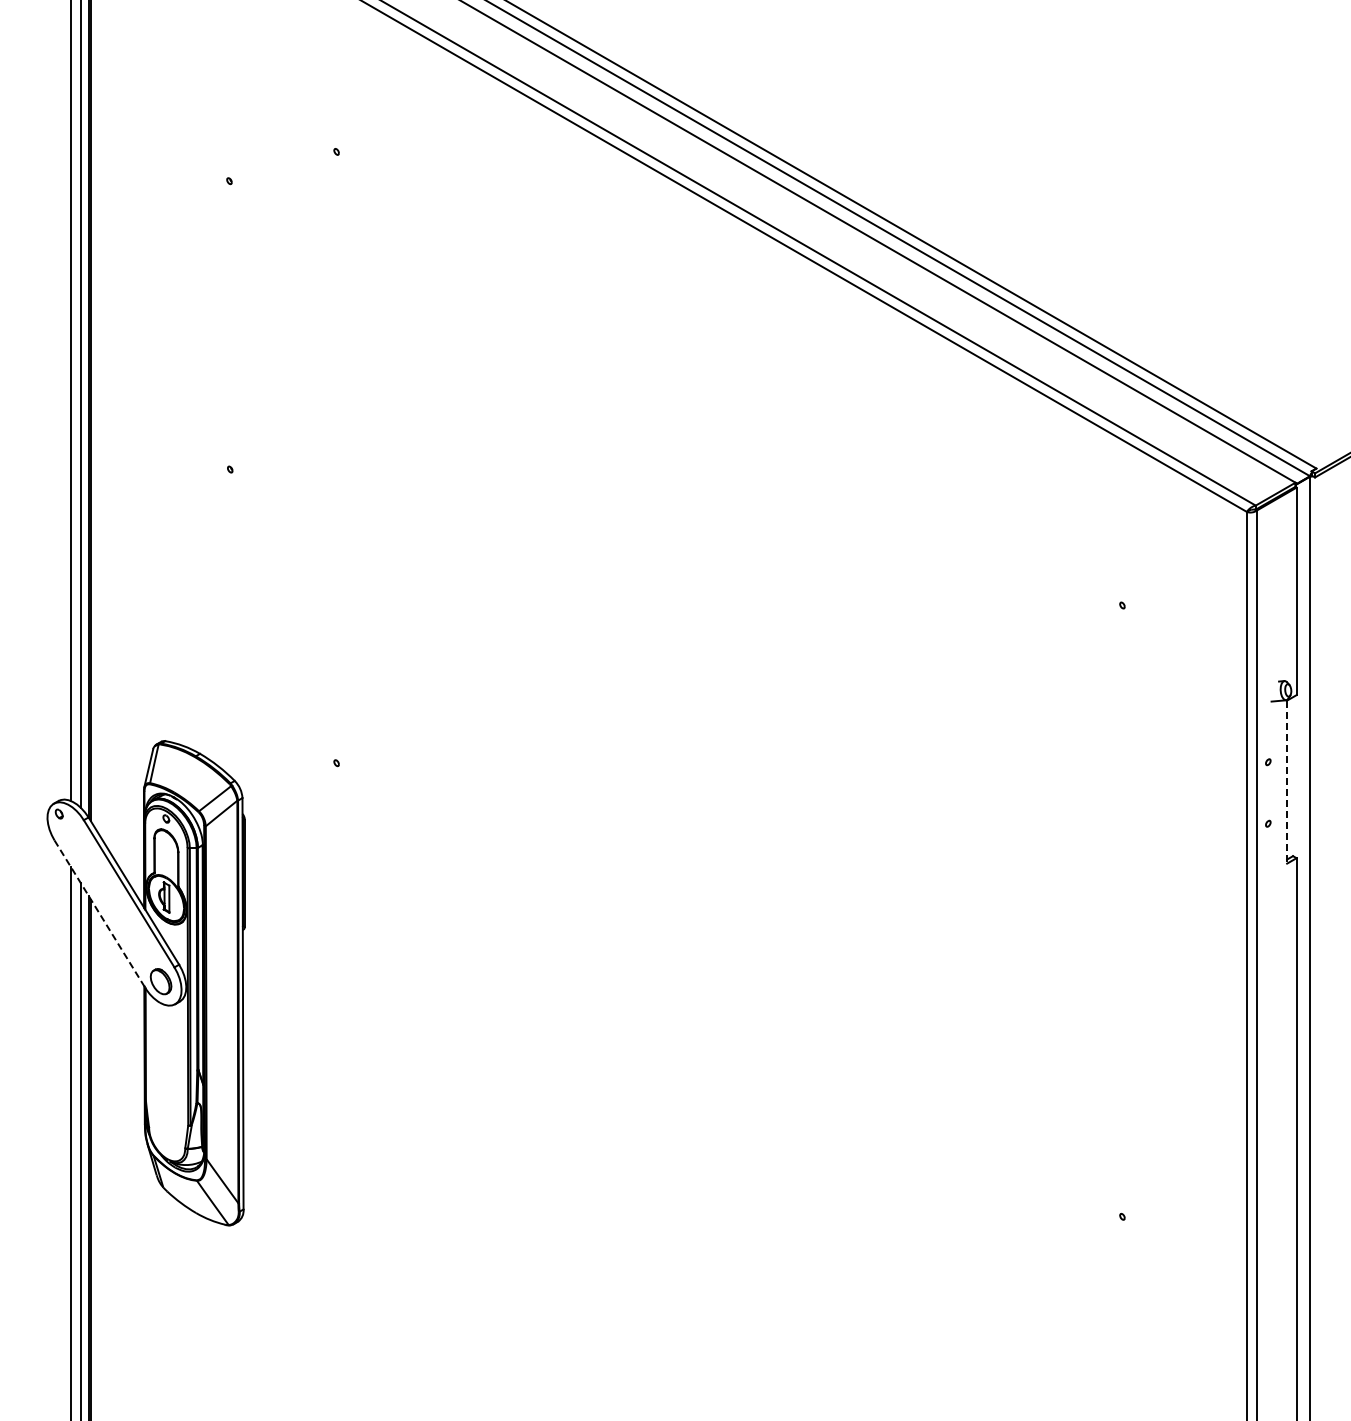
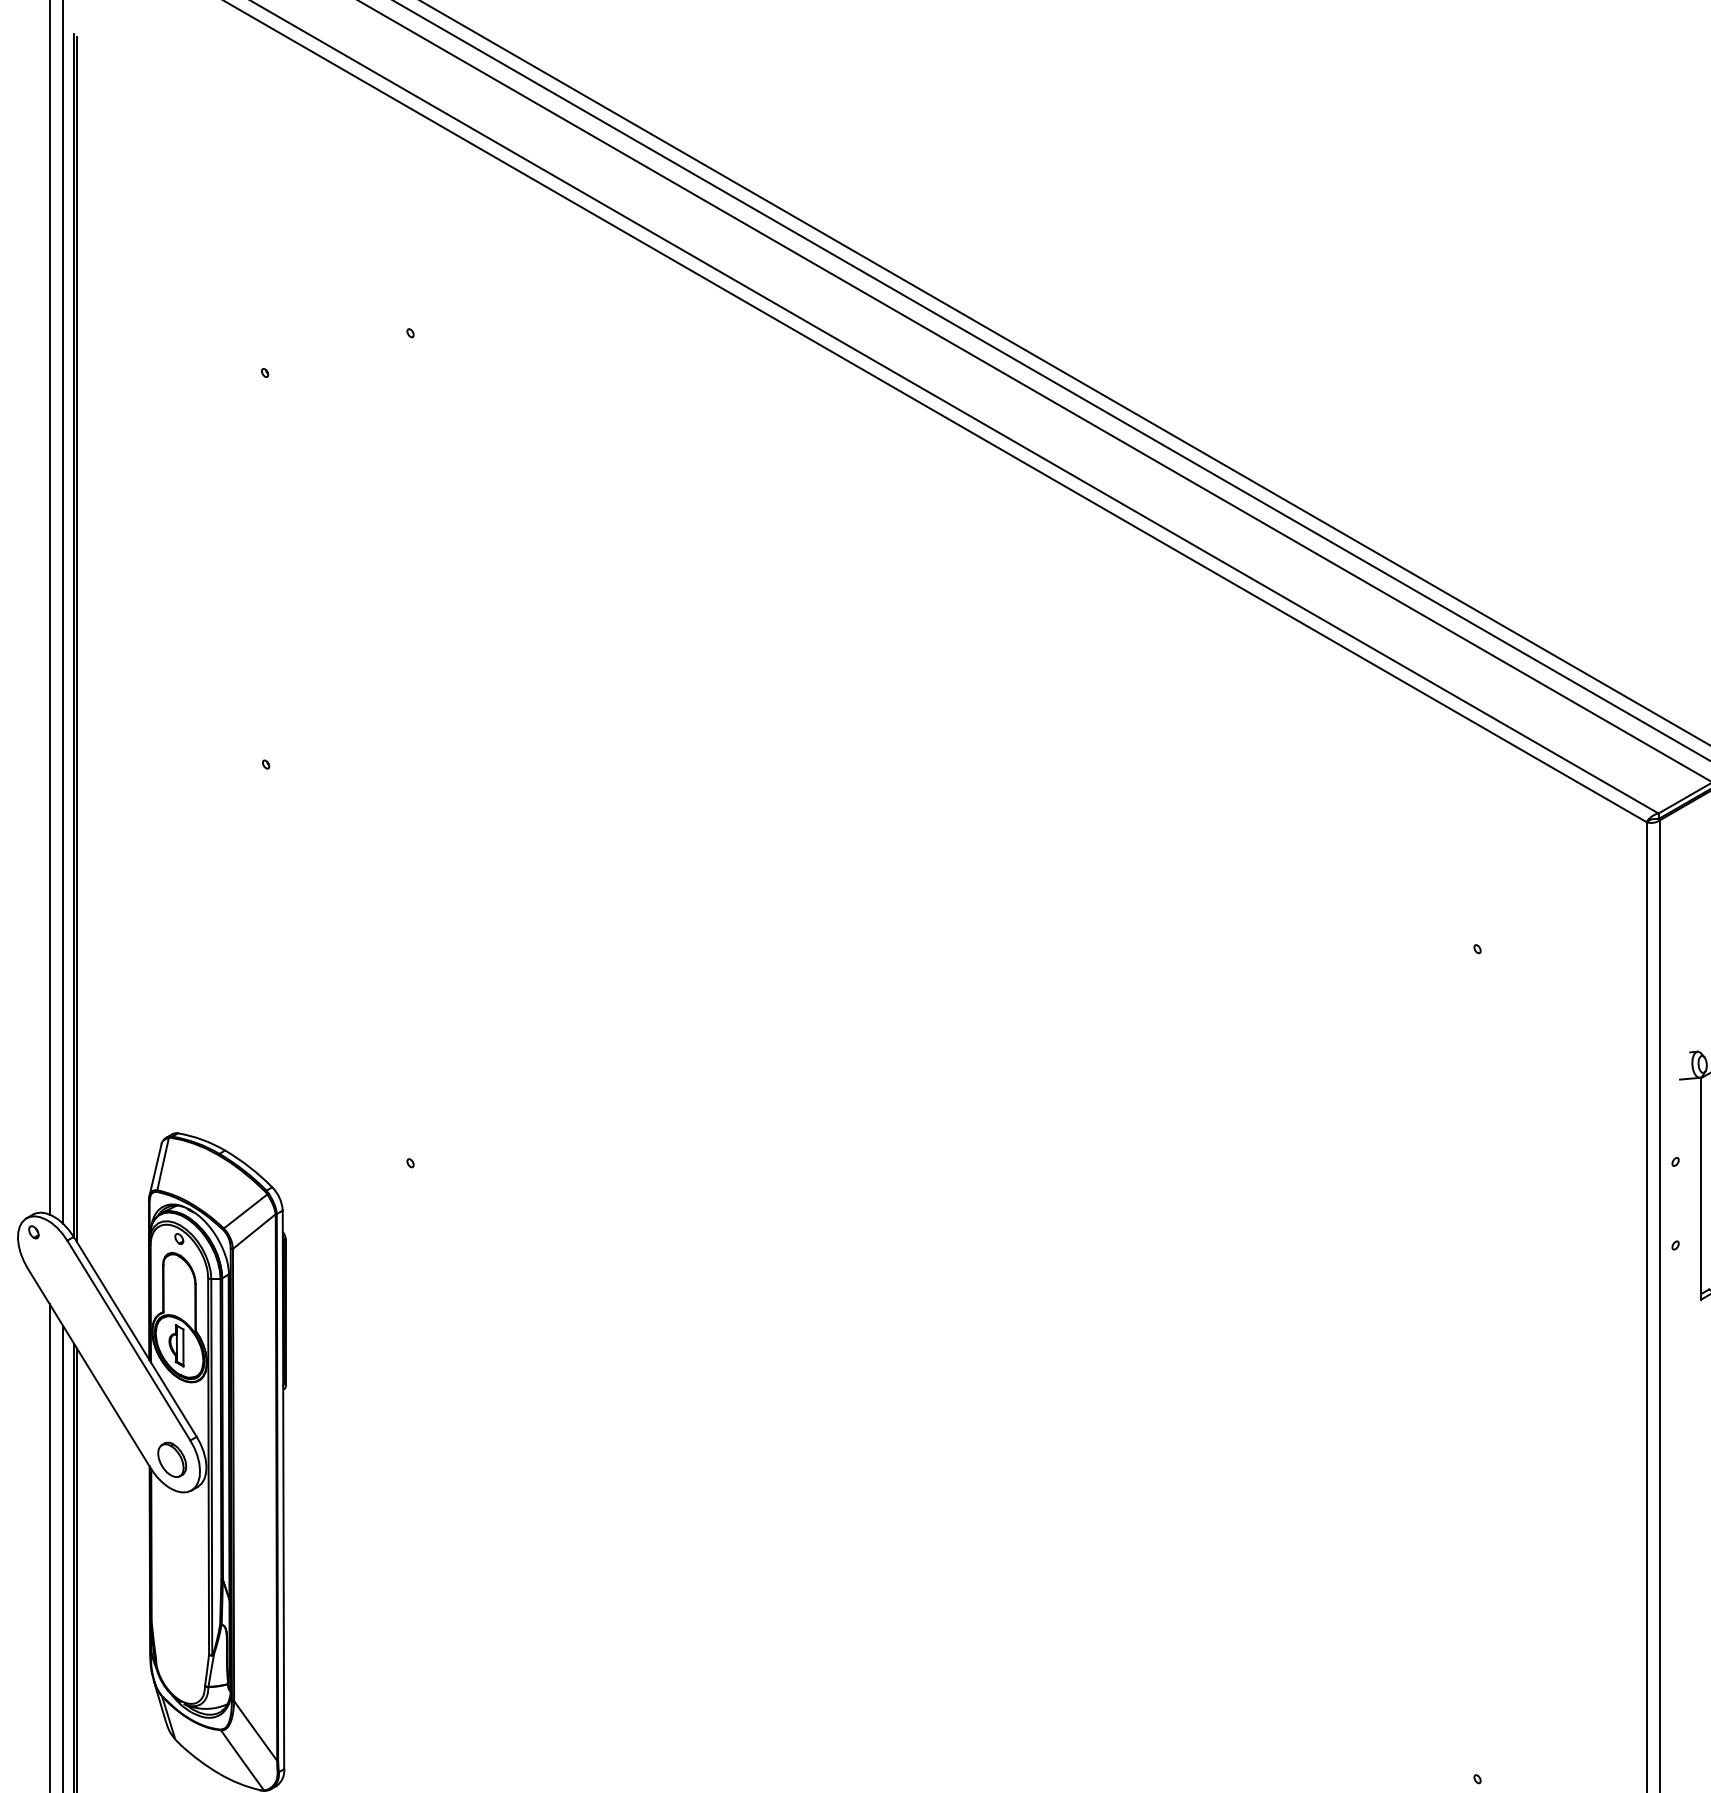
line: (1287, 782) -> (1701, 1189), dashed -> solid
line: (100, 914) -> (89, 1368), dashed -> solid

